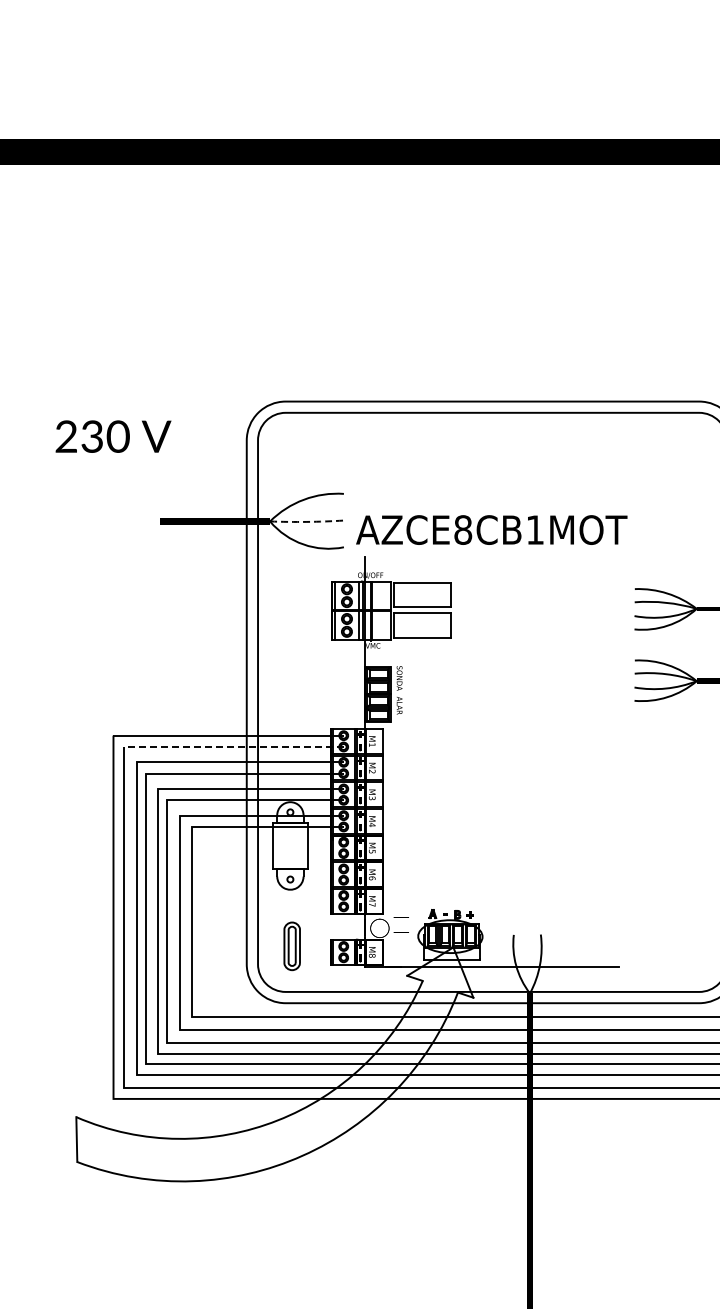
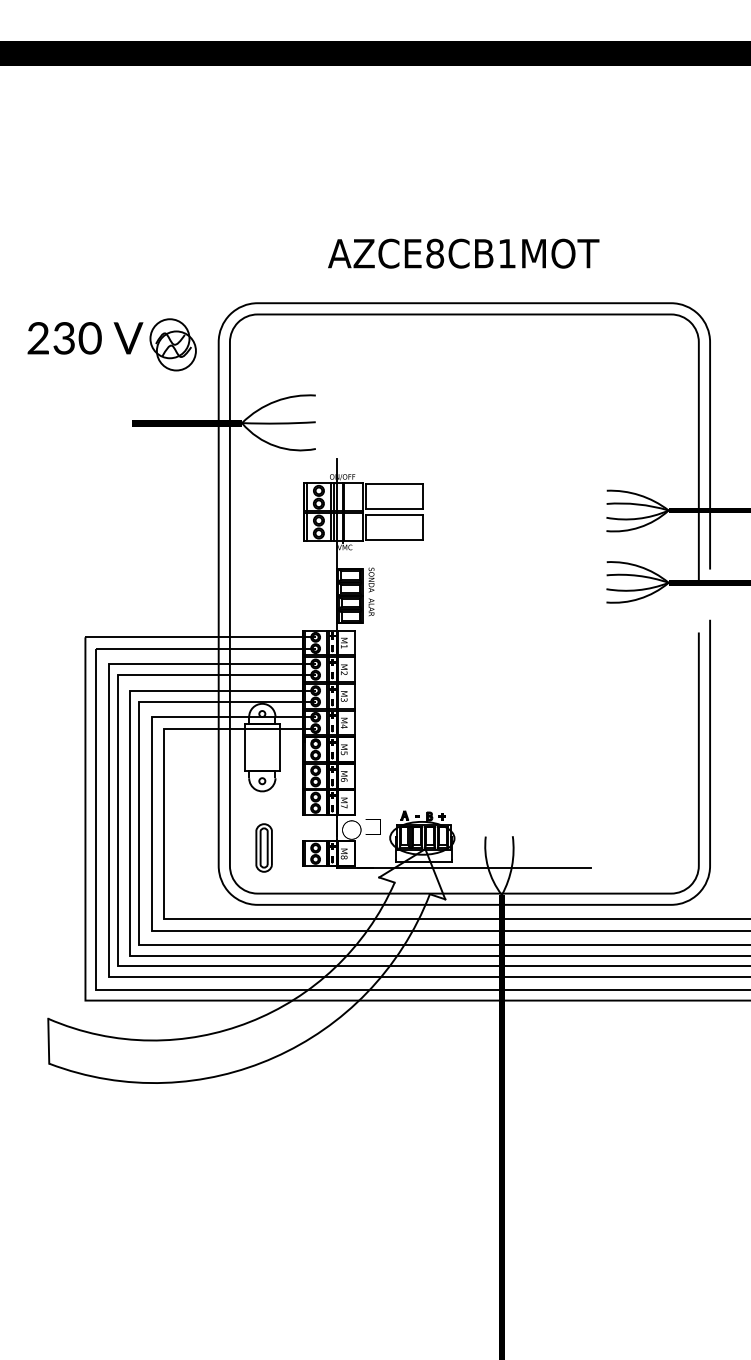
part: (200, 442) -> (172, 344), added
arc: (306, 521) -> (278, 423), dashed -> solid
text: (491, 529) -> (463, 253), moved
line: (233, 746) -> (205, 648), dashed -> solid

